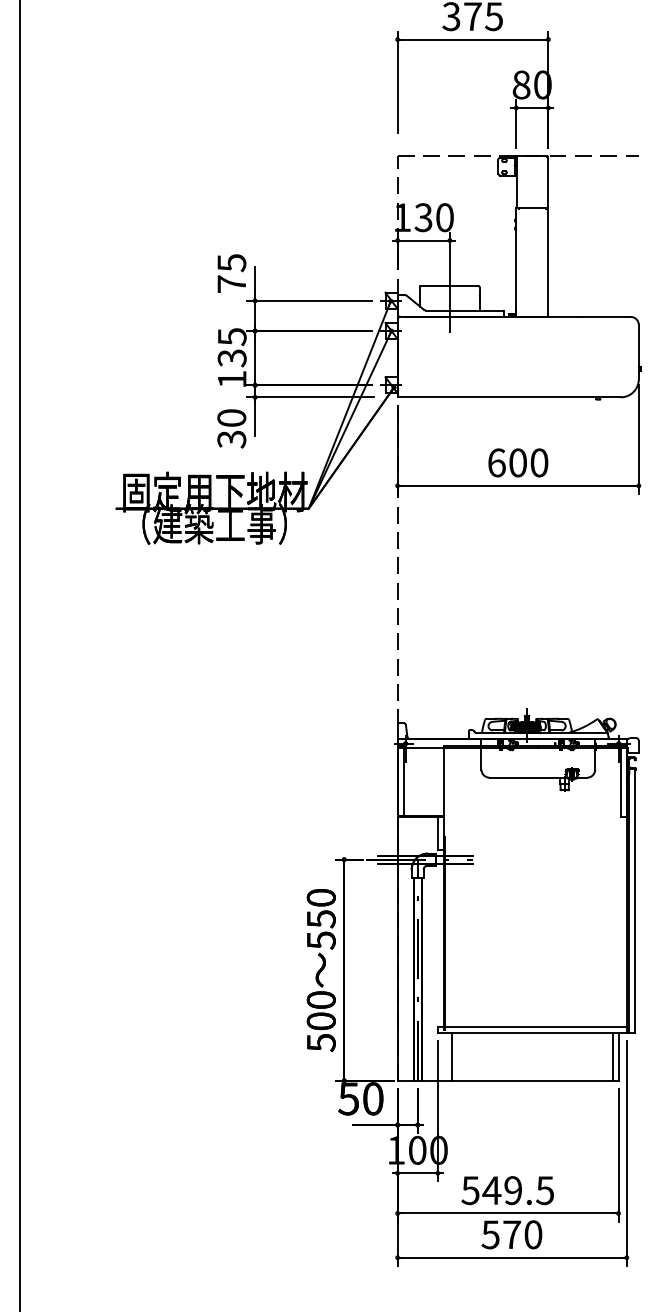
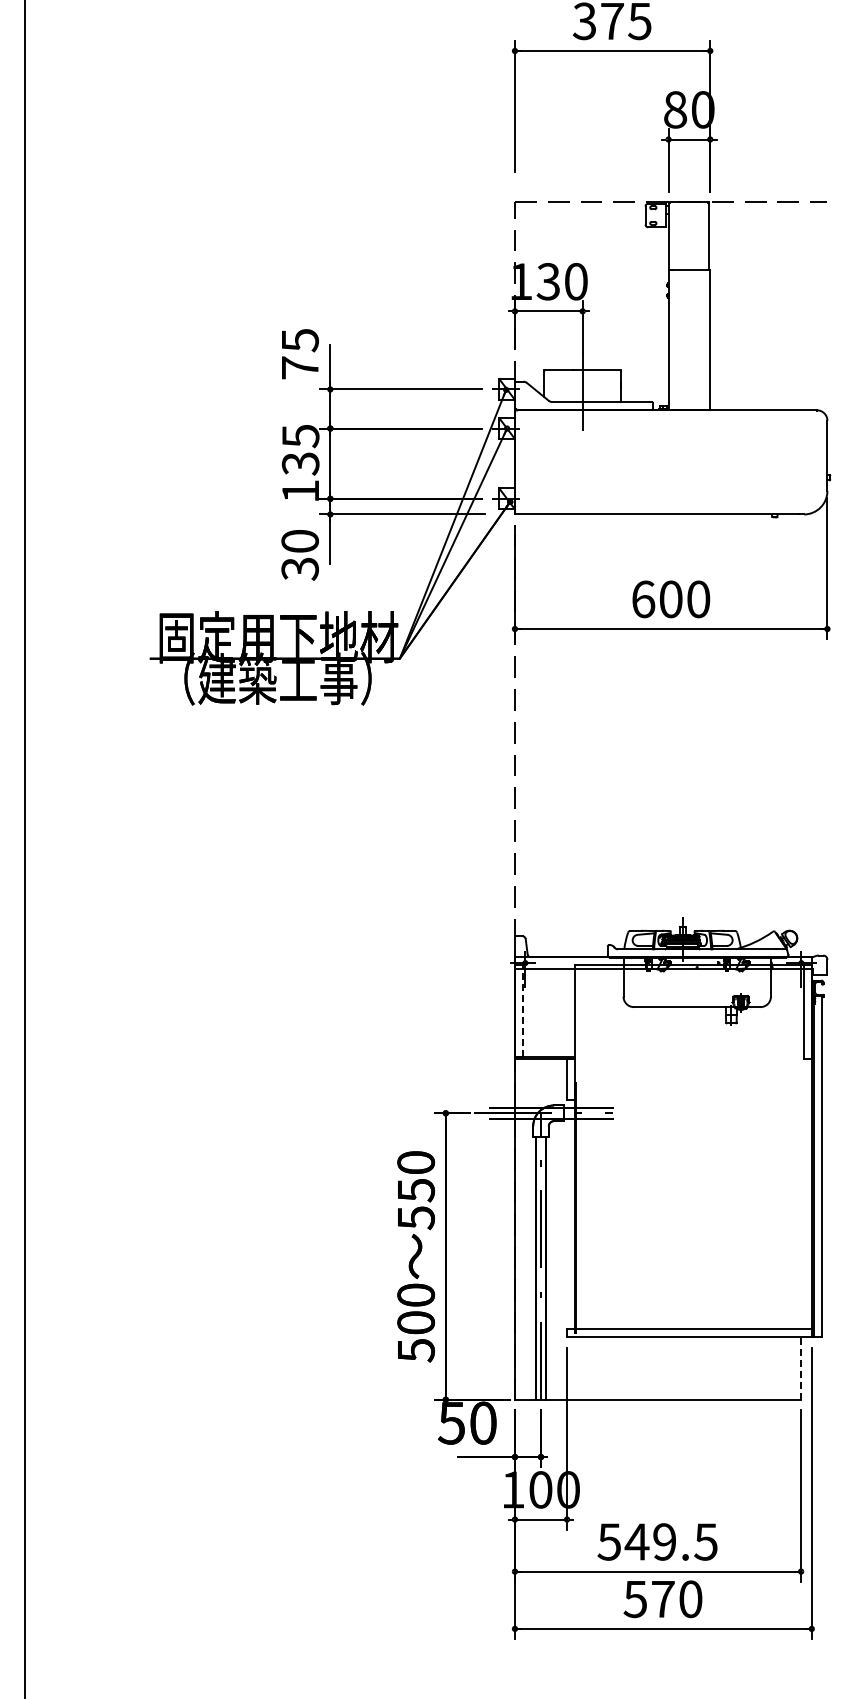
line: (404, 781) -> (523, 1011), solid -> dashed
line: (452, 1056) -> (585, 1368), removed
line: (612, 1056) -> (793, 1368), removed
line: (618, 1056) -> (801, 1368), solid -> dashed

